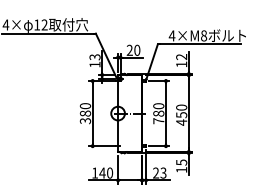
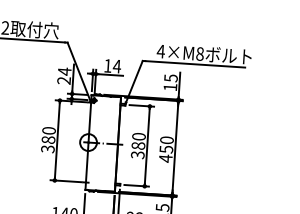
text: (133, 49) -> (112, 65), 20 -> 14
text: (181, 57) -> (170, 78), 12 -> 15
text: (94, 60) -> (63, 75), 13 -> 24
text: (158, 121) -> (137, 155), 780 -> 380

